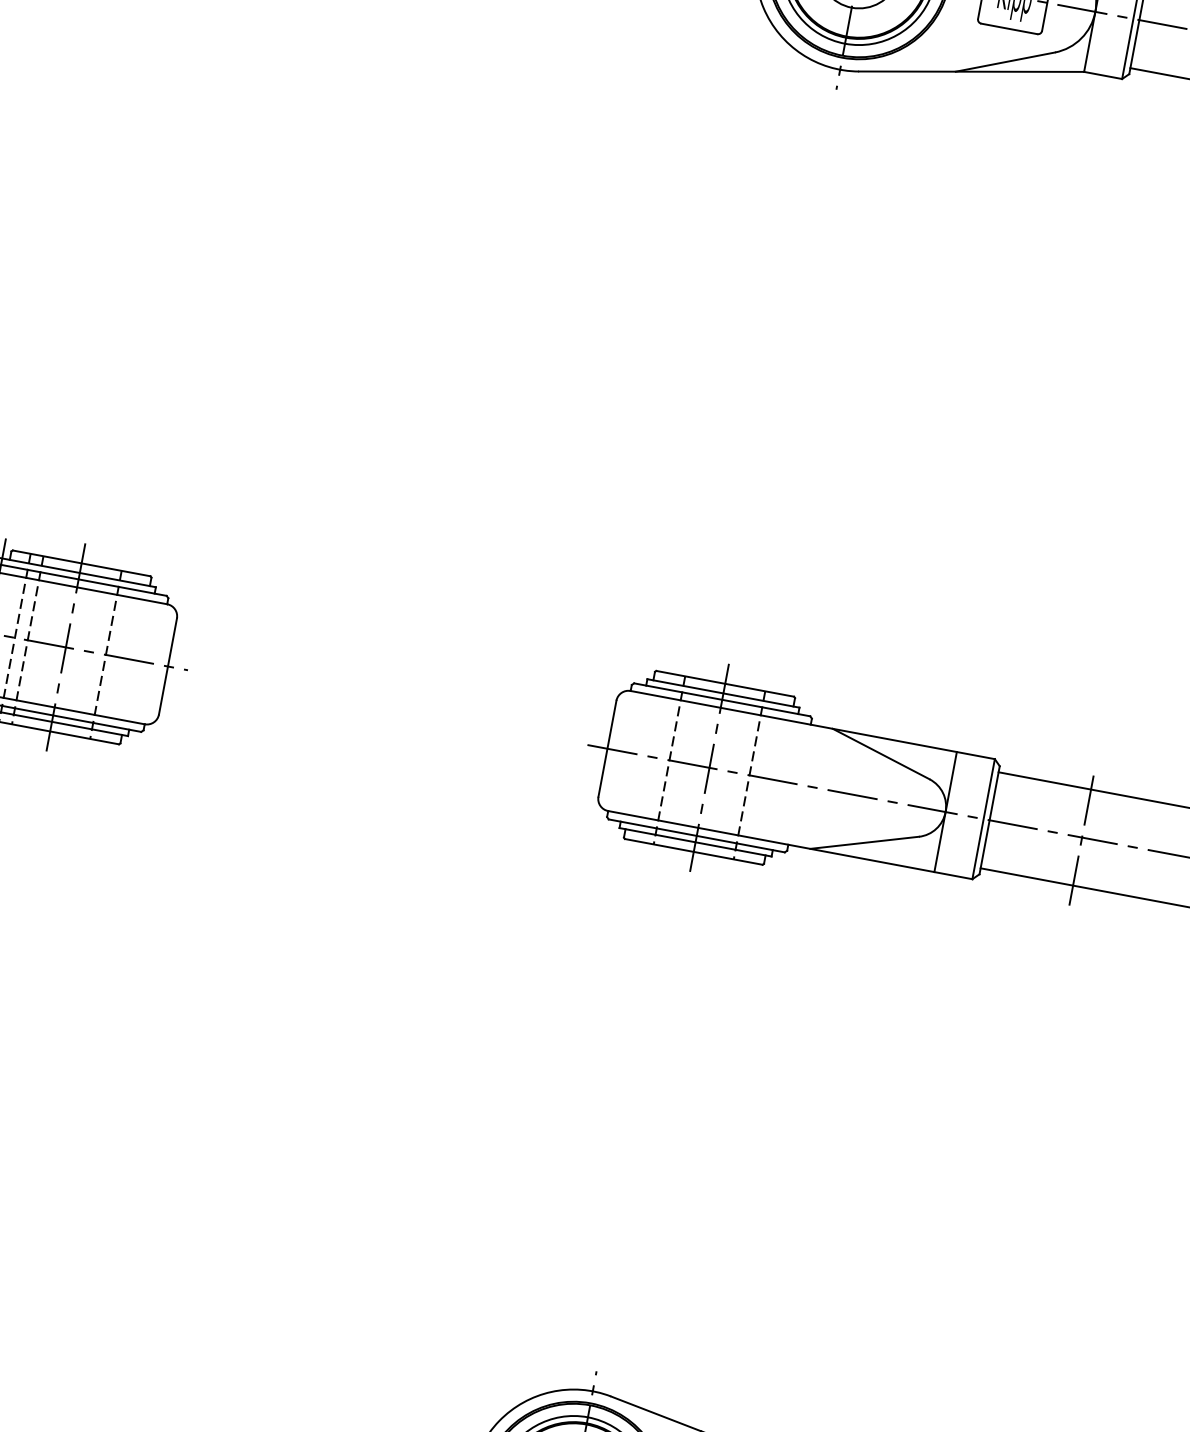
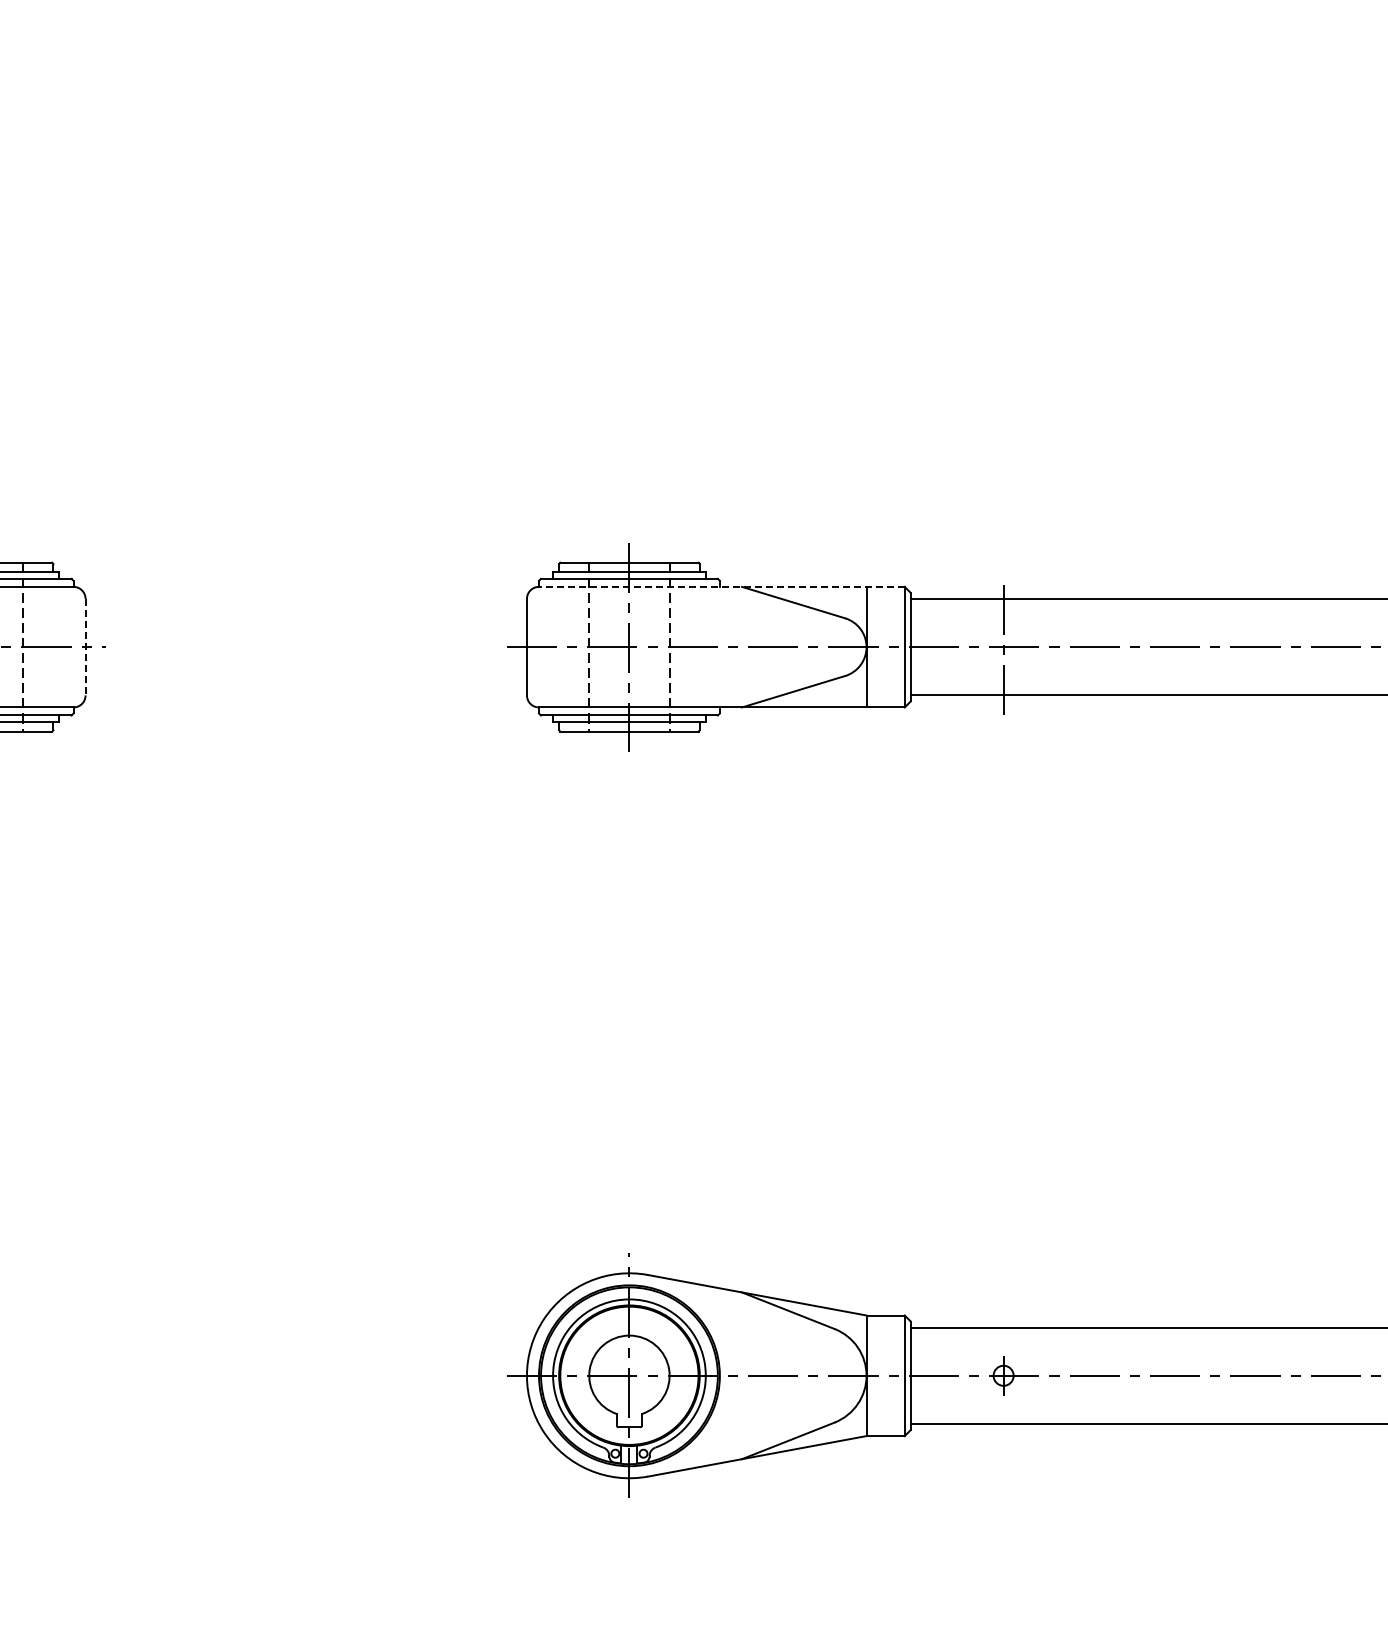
line: (167, 666) -> (85, 647), solid -> dashed
line: (812, 724) -> (721, 586), solid -> dashed

